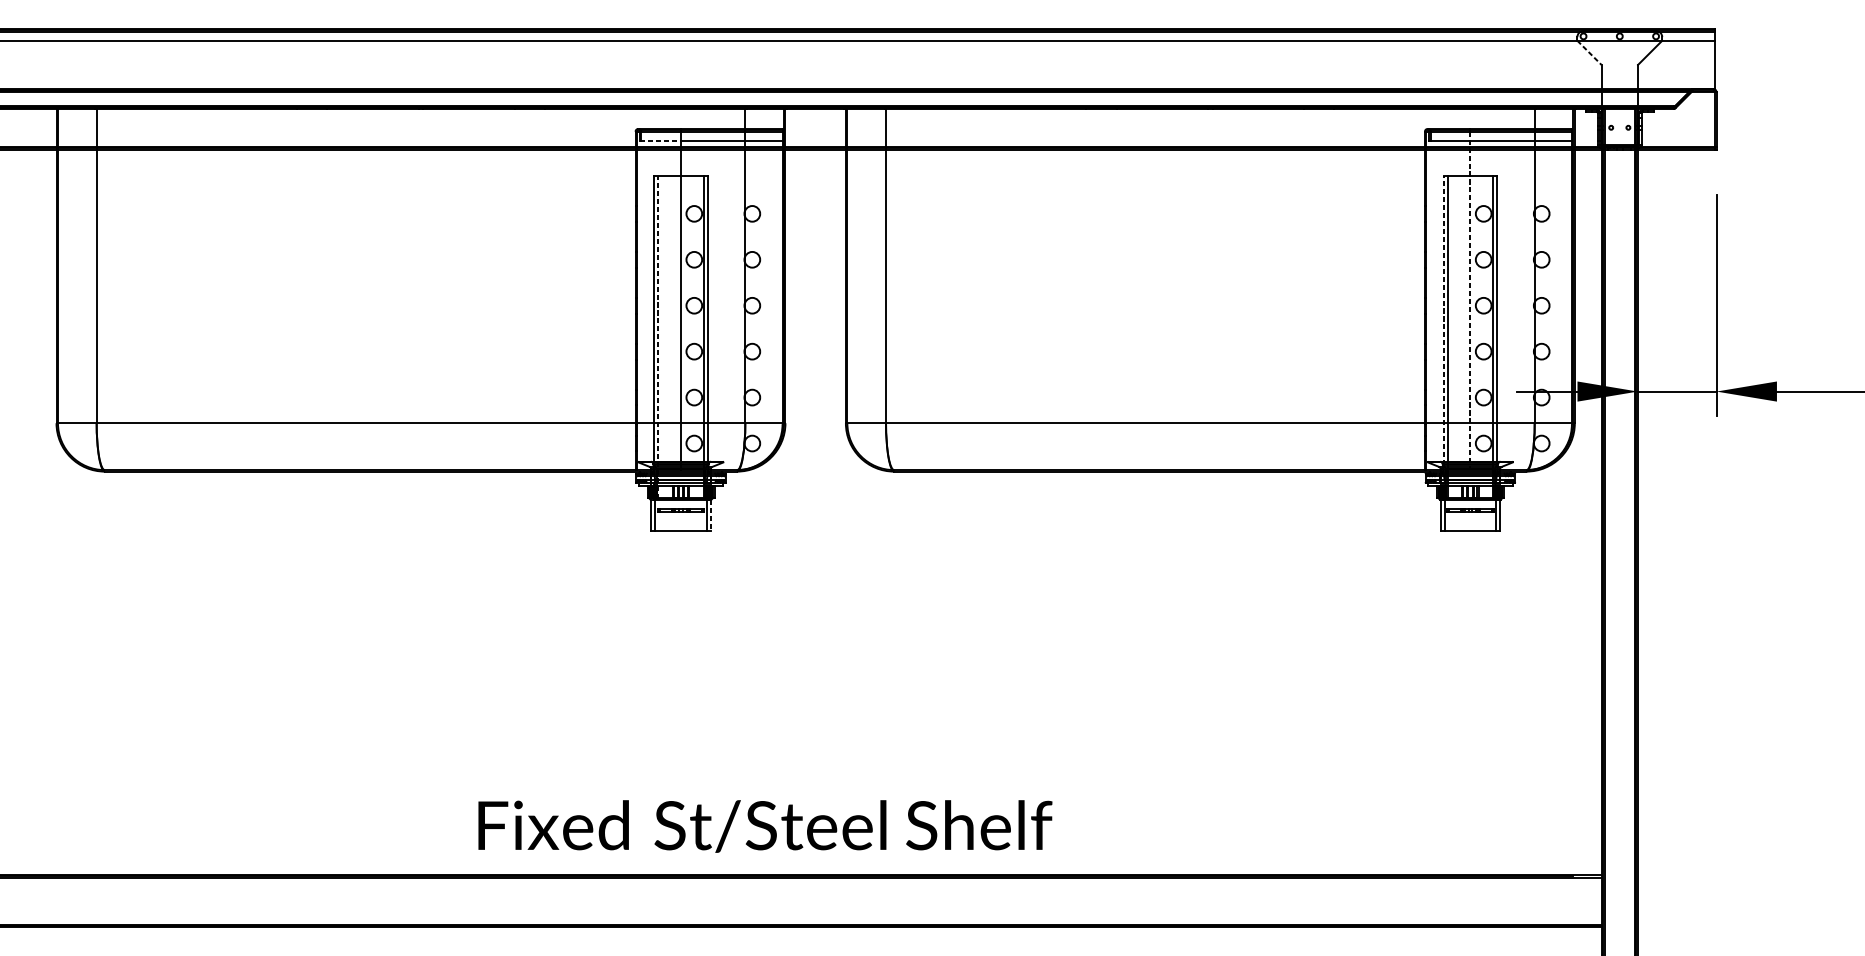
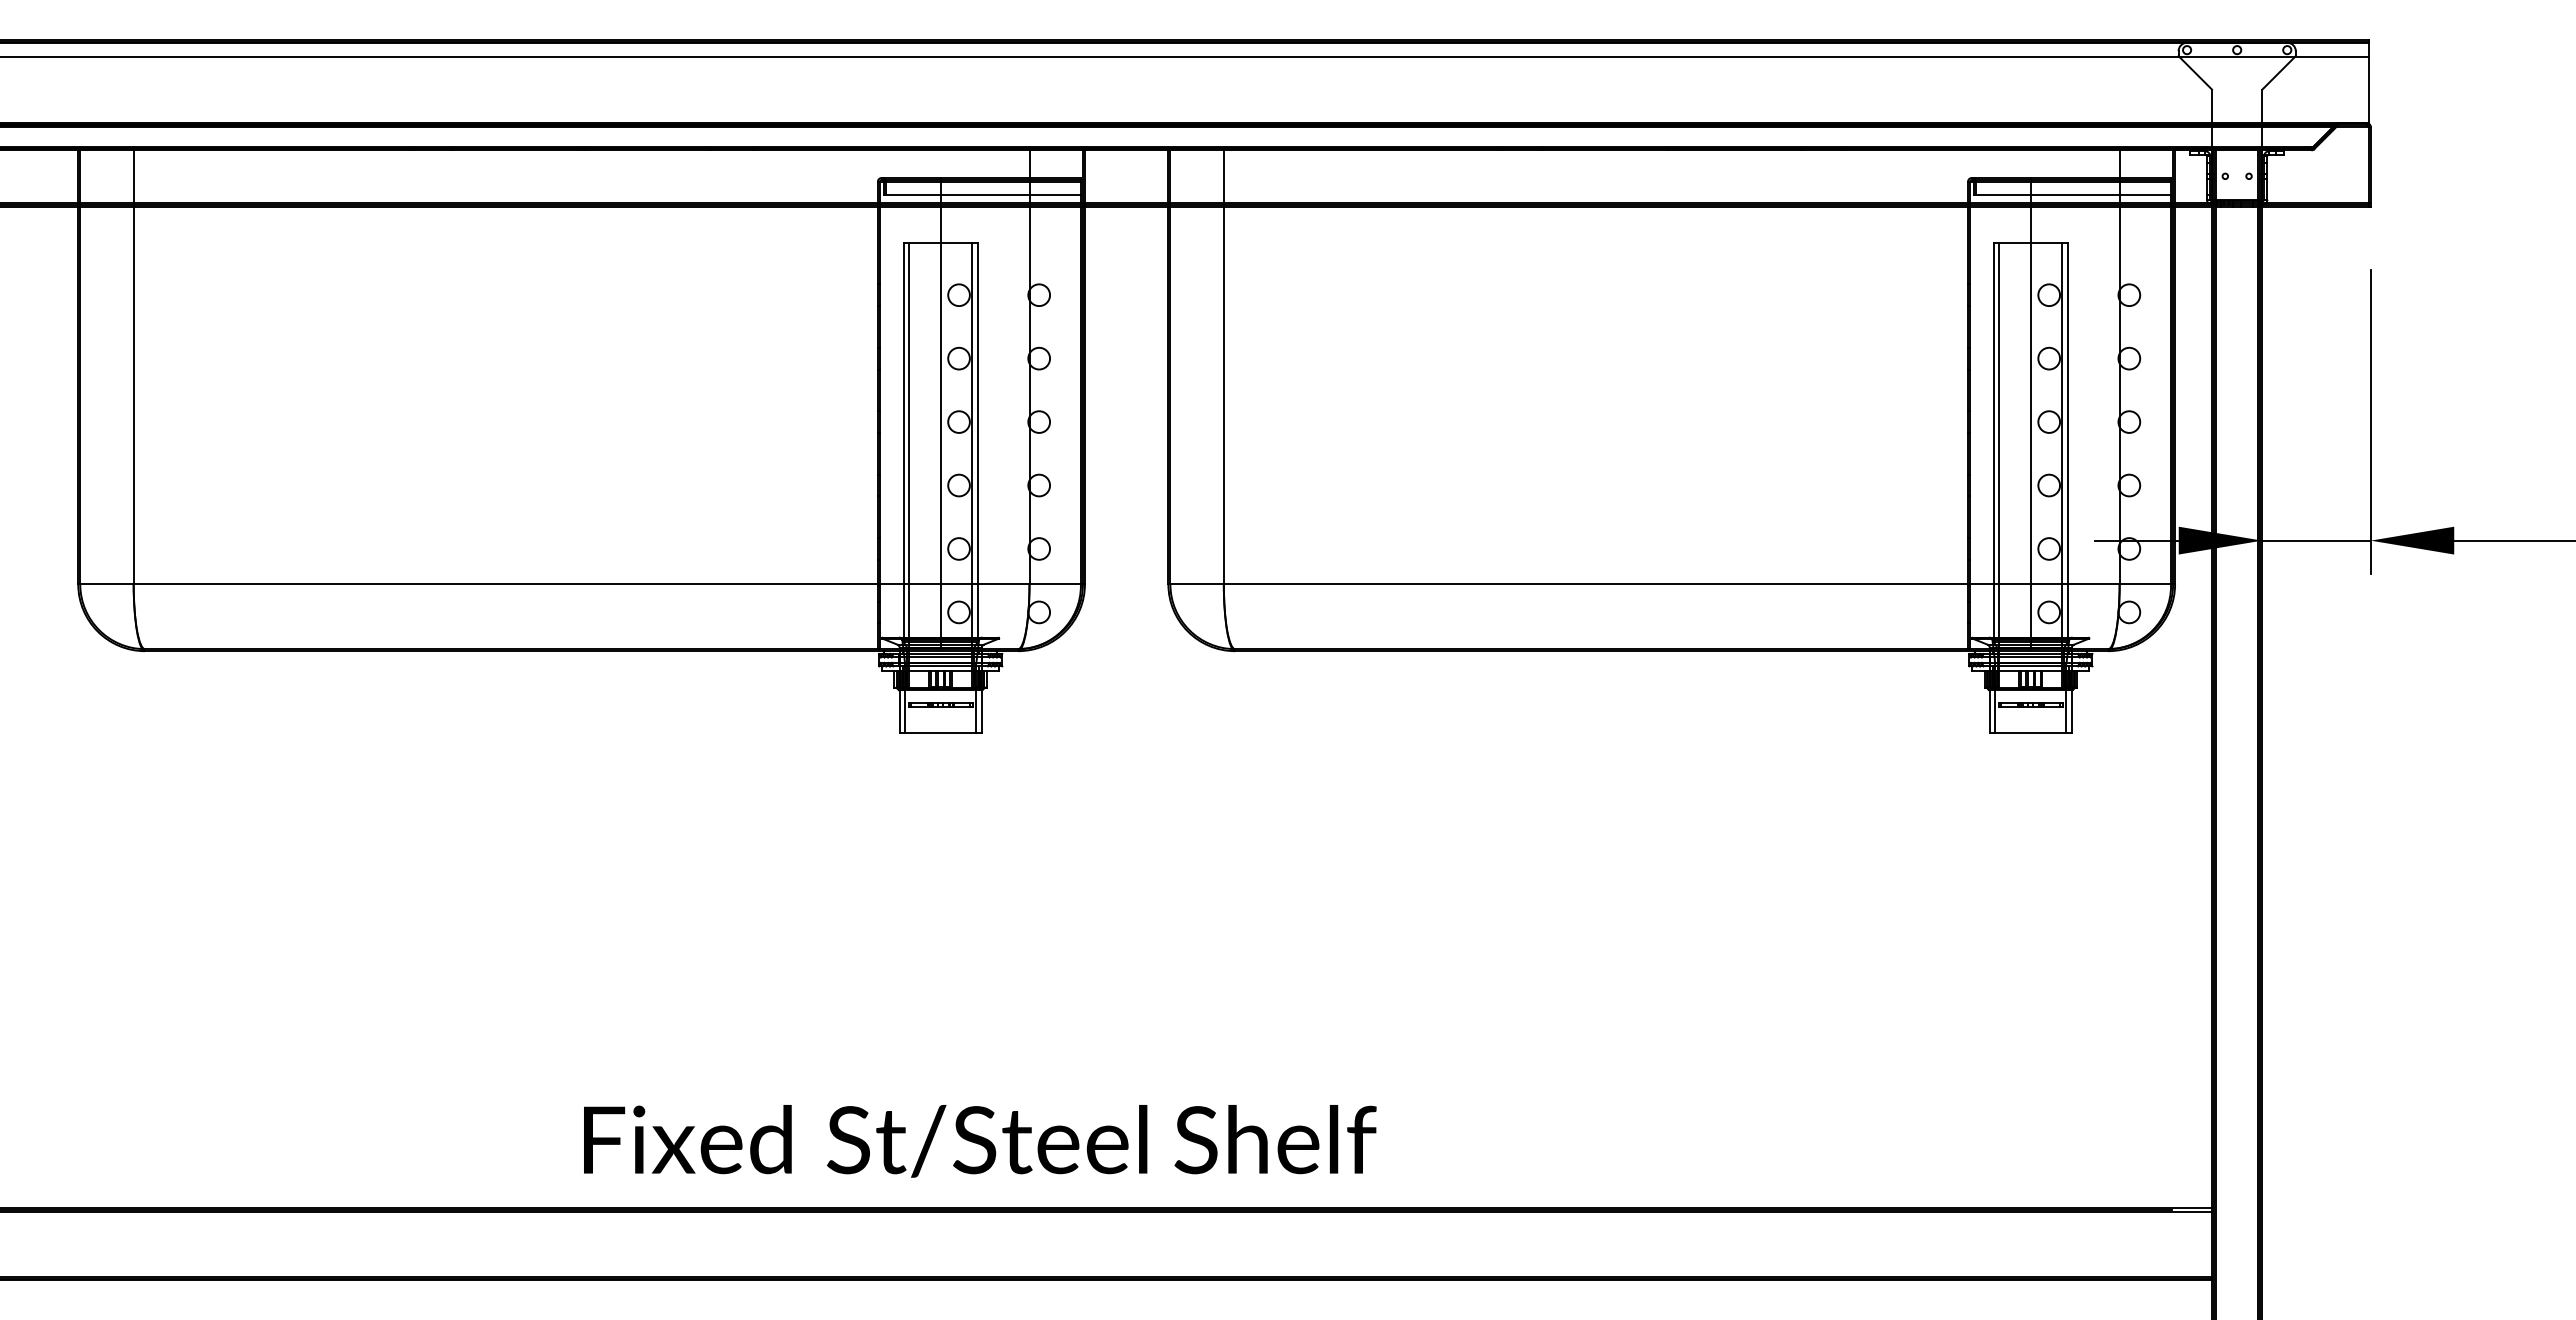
line: (1589, 52) -> (2195, 72), dashed -> solid
line: (660, 140) -> (912, 194), dashed -> solid
line: (1470, 300) -> (2030, 415), dashed -> solid
line: (1443, 319) -> (1993, 441), dashed -> solid
line: (658, 337) -> (909, 465), dashed -> solid
line: (710, 515) -> (981, 711), dashed -> solid
text: (765, 826) -> (980, 1141), moved

